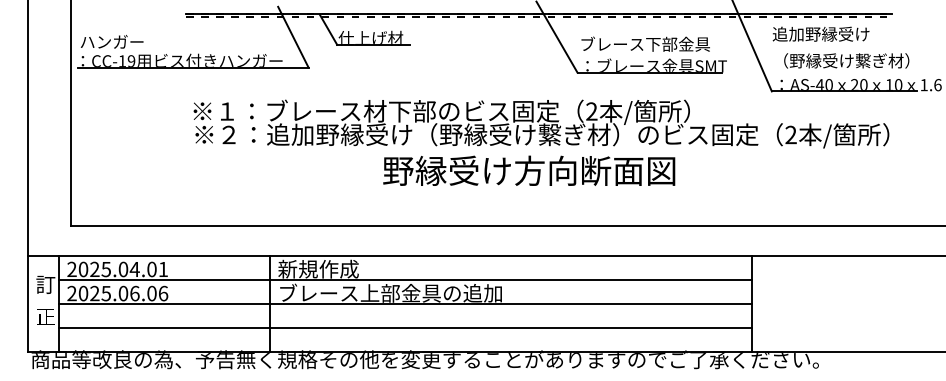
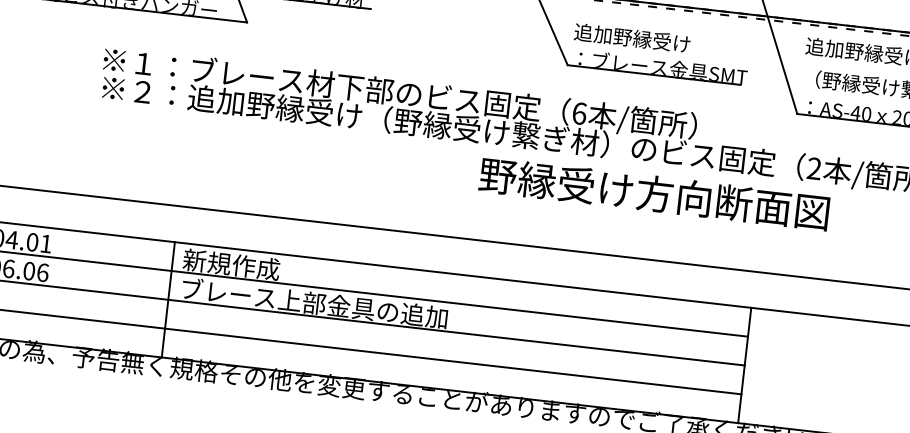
text: (644, 43) -> (651, 39), ブレース下部金具 -> 追加野縁受け
text: (591, 111) -> (579, 113), 2 -> 6
text: (529, 170) -> (654, 193), moved

